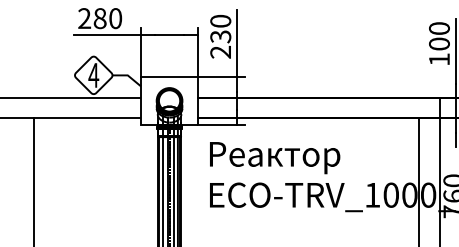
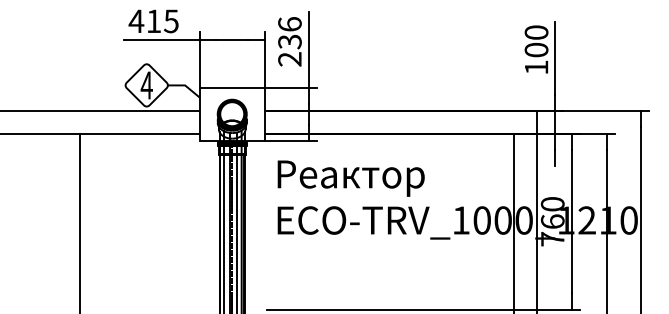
text: (99, 18) -> (153, 21), 280 -> 415
text: (220, 21) -> (289, 24), 230 -> 236

